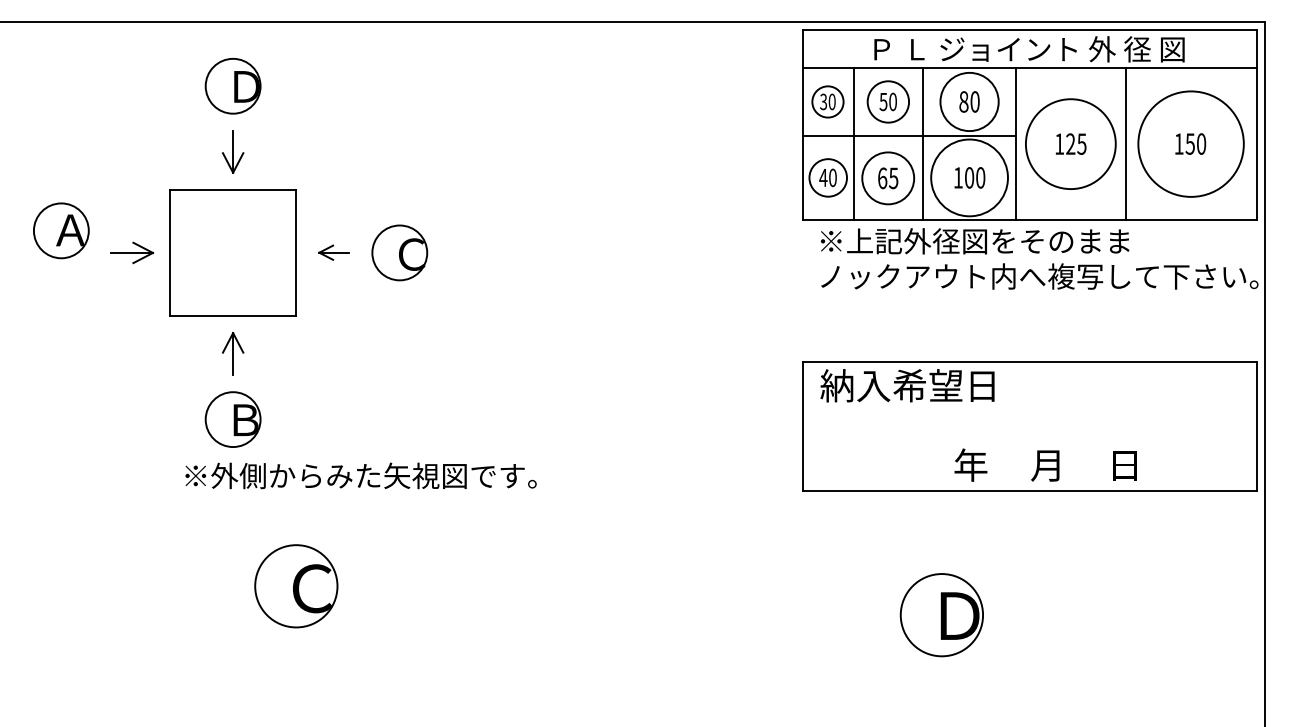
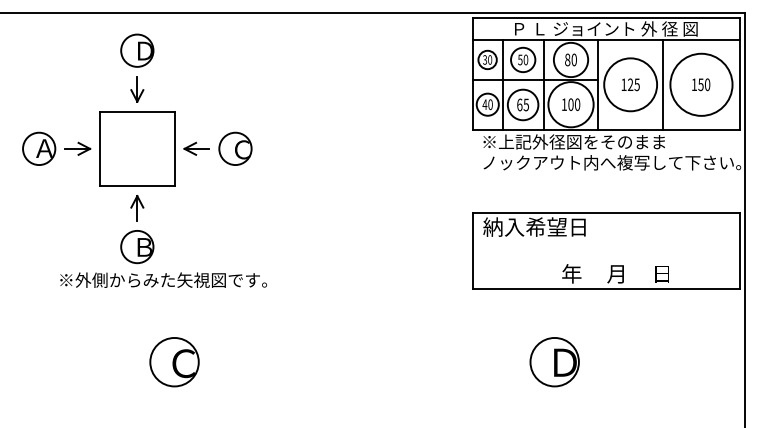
part: (61, 230) -> (39, 148), moved
part: (333, 252) -> (196, 148), size x1.43
text: (360, 474) -> (163, 279), moved
part: (296, 586) -> (174, 362), moved

